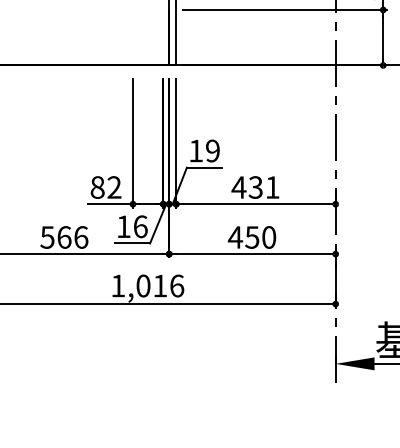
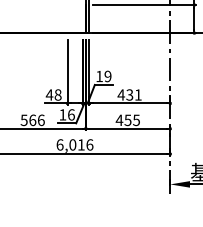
text: (105, 186) -> (53, 94), 82 -> 48
text: (269, 235) -> (136, 119), 450 -> 455
text: (117, 285) -> (59, 144), 1,016 -> 6,016

